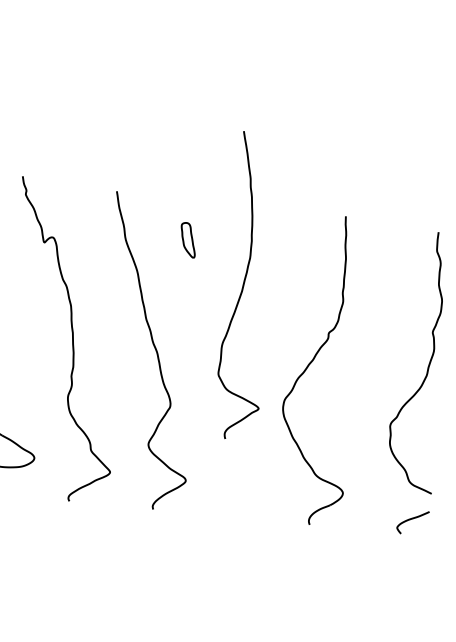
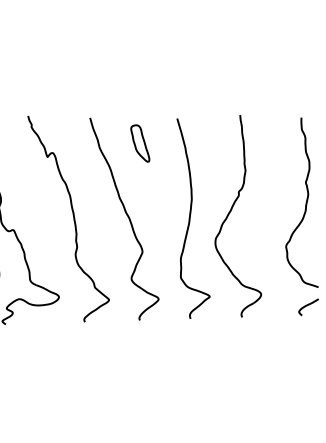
part: (188, 240) -> (140, 143), size x1.67
curve: (244, 286) -> (190, 218), moved

